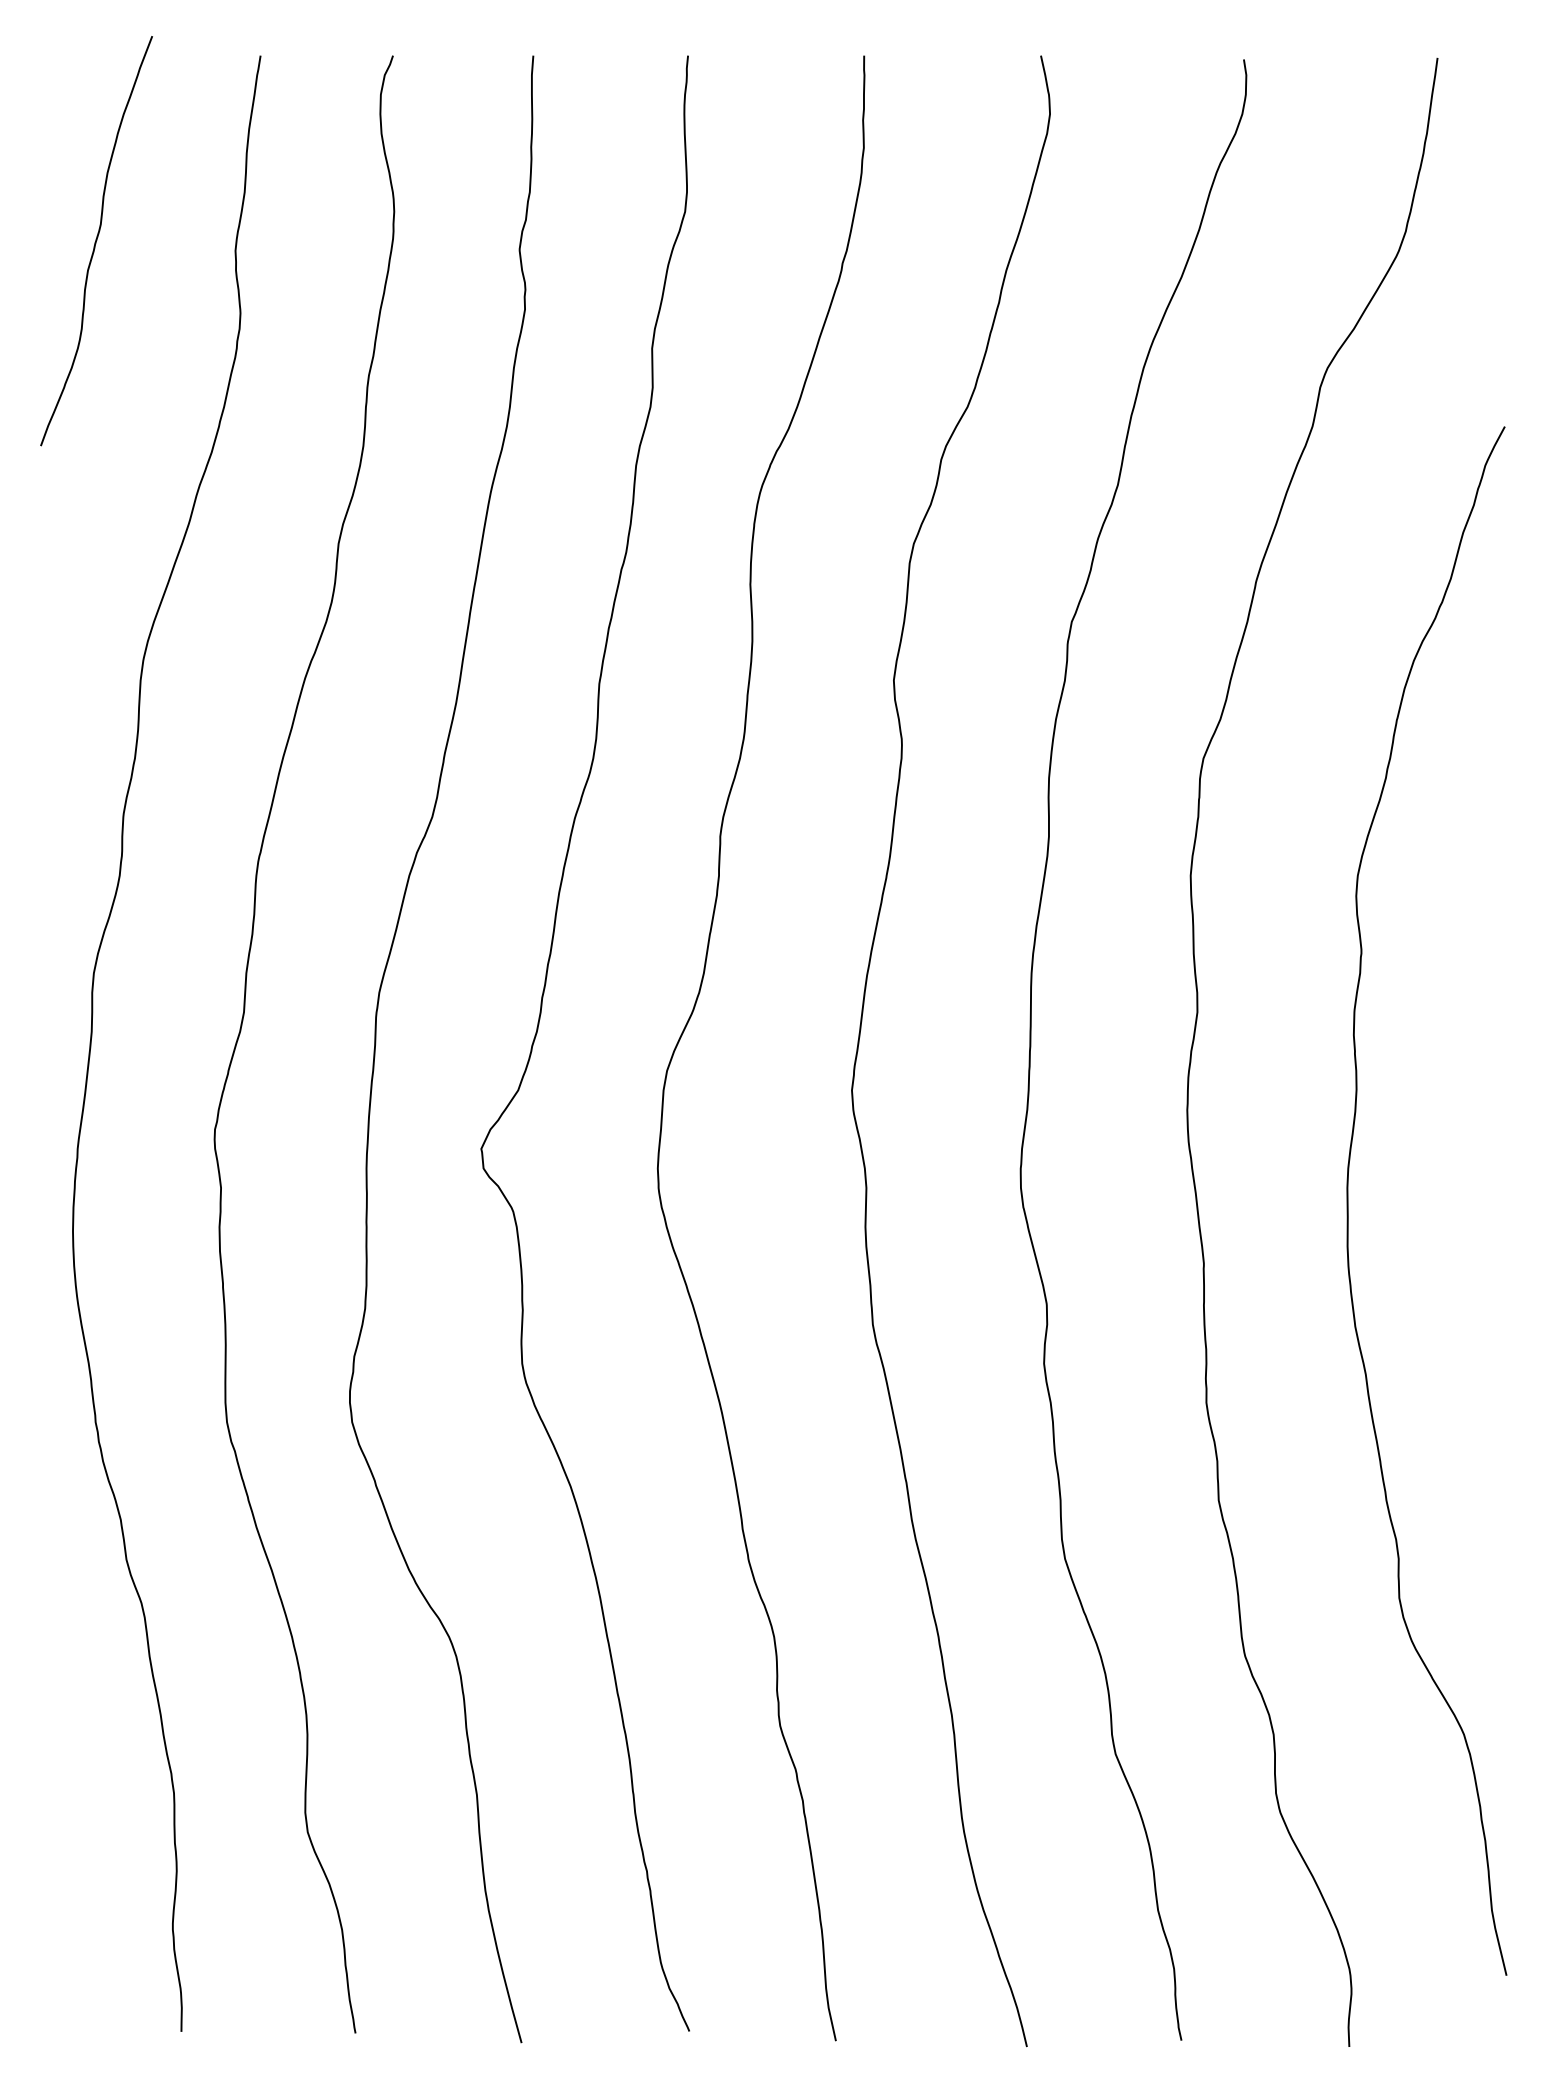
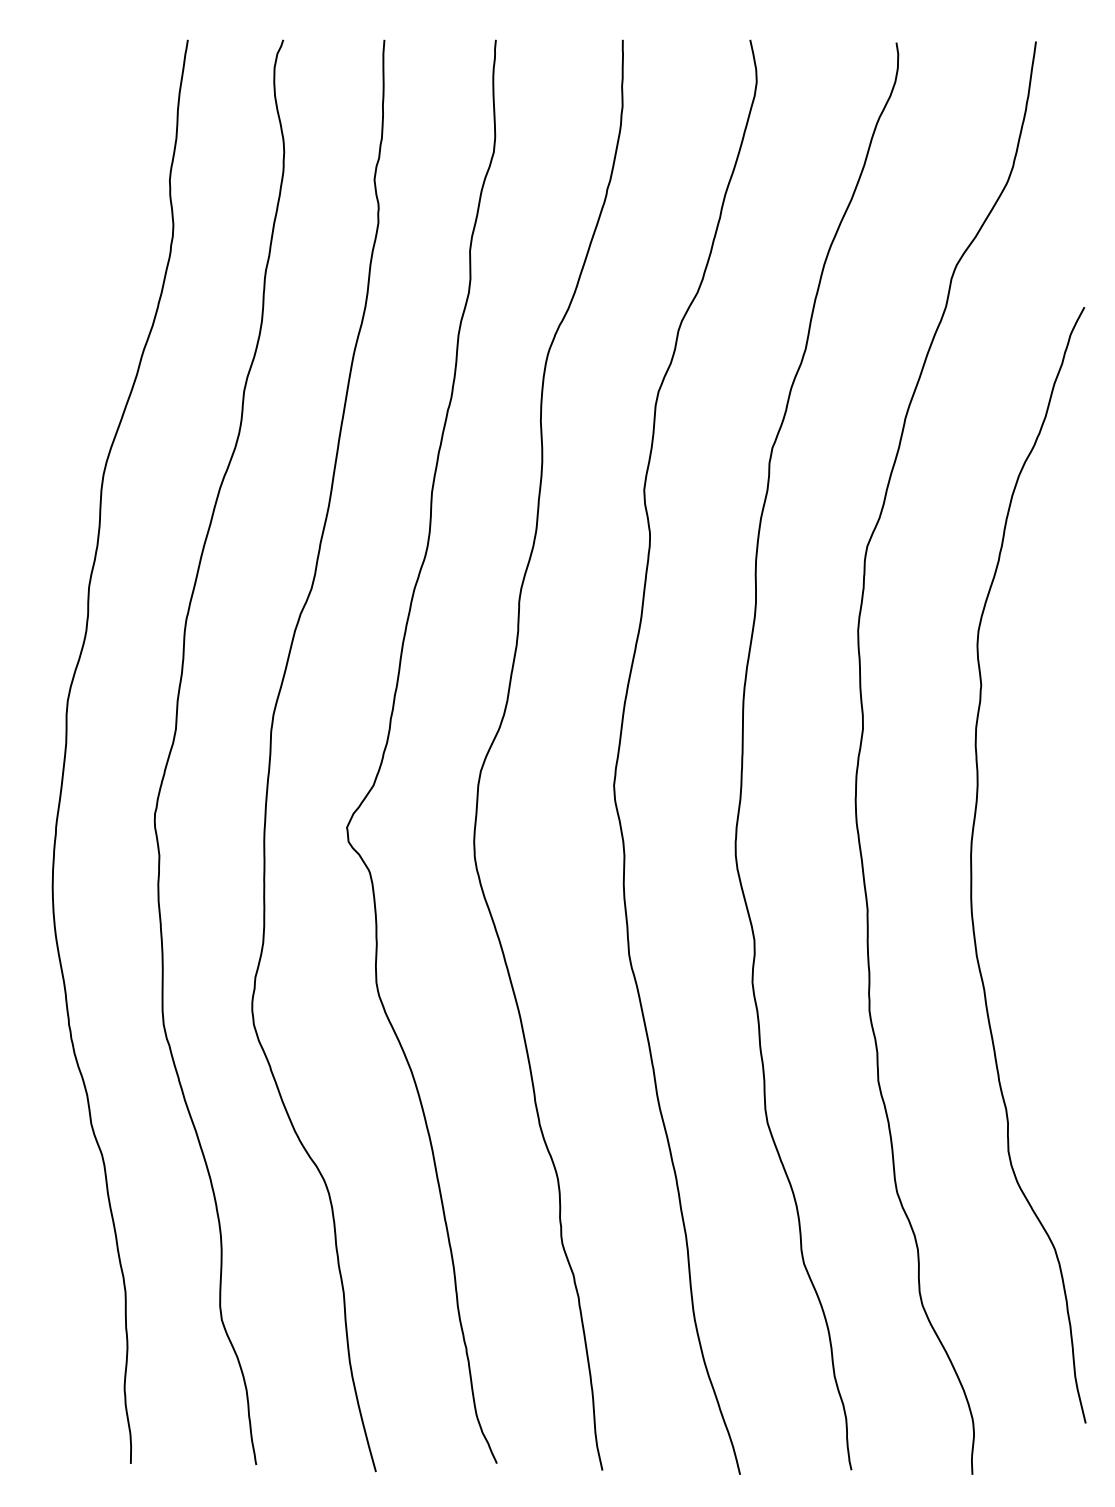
curve: (96, 241) -> (69, 173), removed

